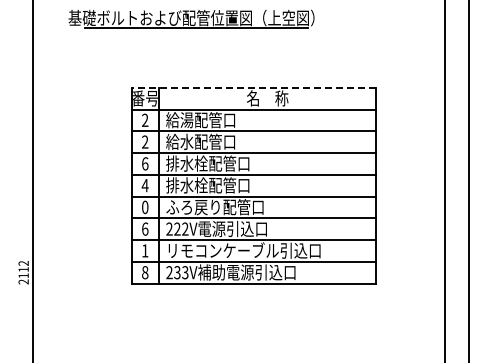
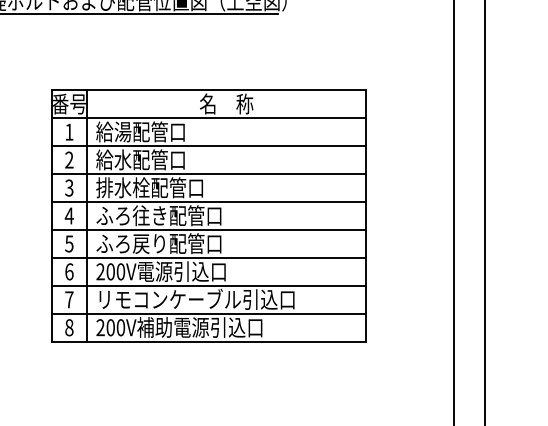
line: (253, 87) -> (208, 89), dashed -> solid
text: (145, 119) -> (69, 131), 2 -> 1
text: (145, 163) -> (69, 187), 6 -> 3
text: (214, 185) -> (158, 215), 排水栓配管口 -> ふろ往き配管口
text: (144, 206) -> (68, 242), 0 -> 5
text: (181, 228) -> (115, 271), 222V -> 200V
text: (145, 250) -> (69, 299), 1 -> 7
text: (181, 272) -> (115, 327), 233V -> 200V

